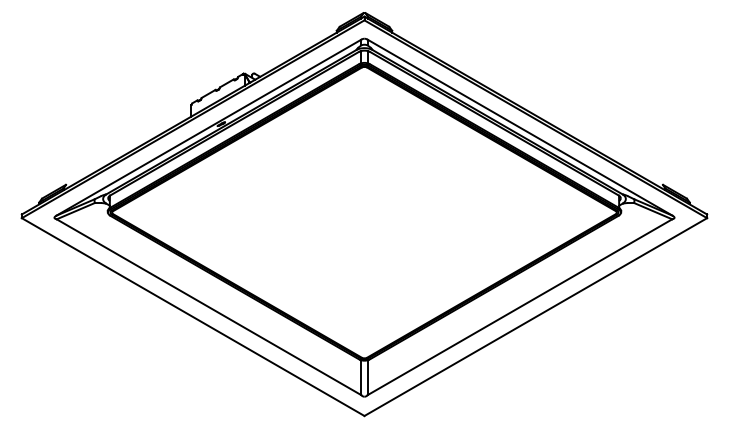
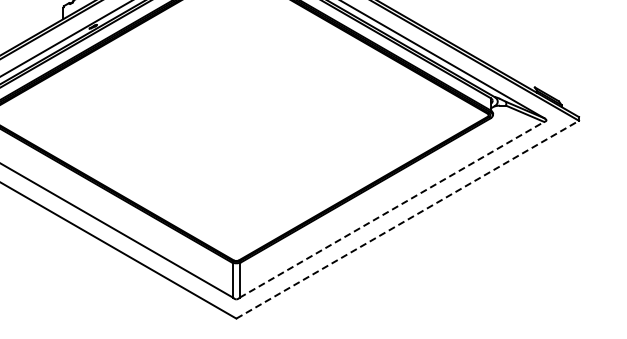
line: (520, 307) -> (392, 210), solid -> dashed
line: (535, 317) -> (407, 220), solid -> dashed

